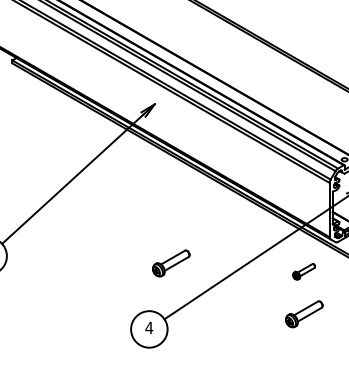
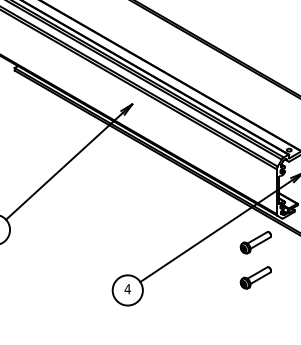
part: (170, 262) -> (145, 235), removed
part: (303, 271) -> (255, 242), size x1.67

